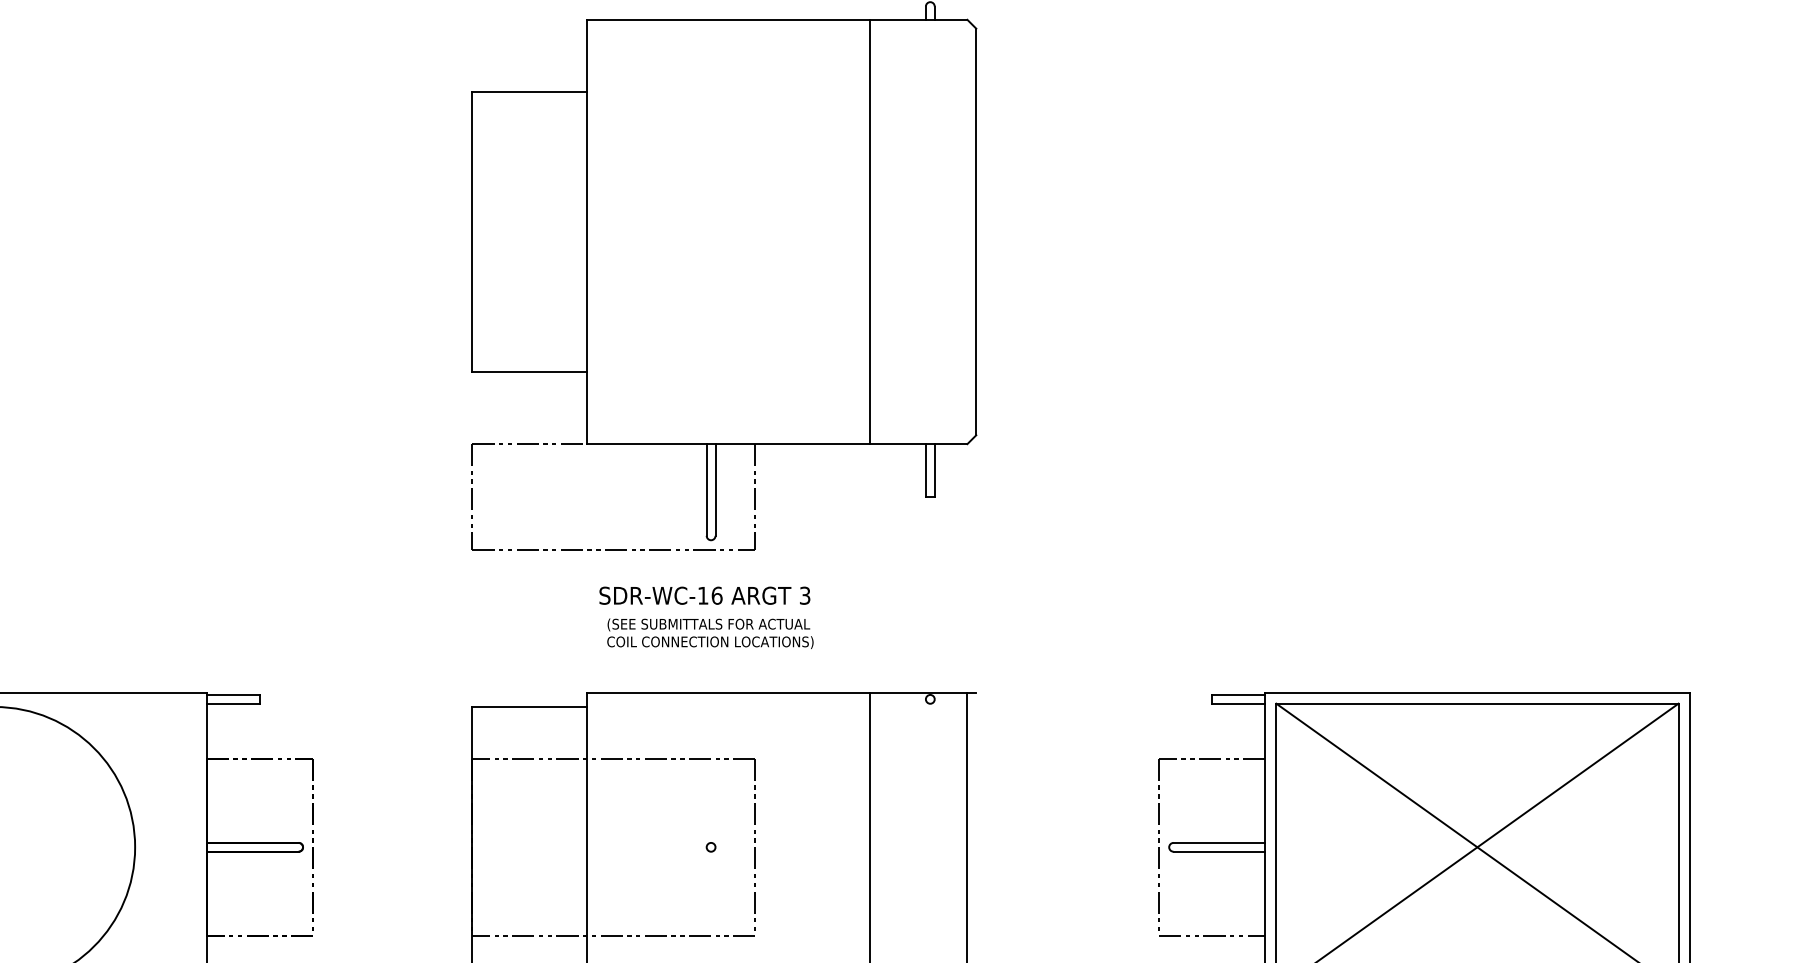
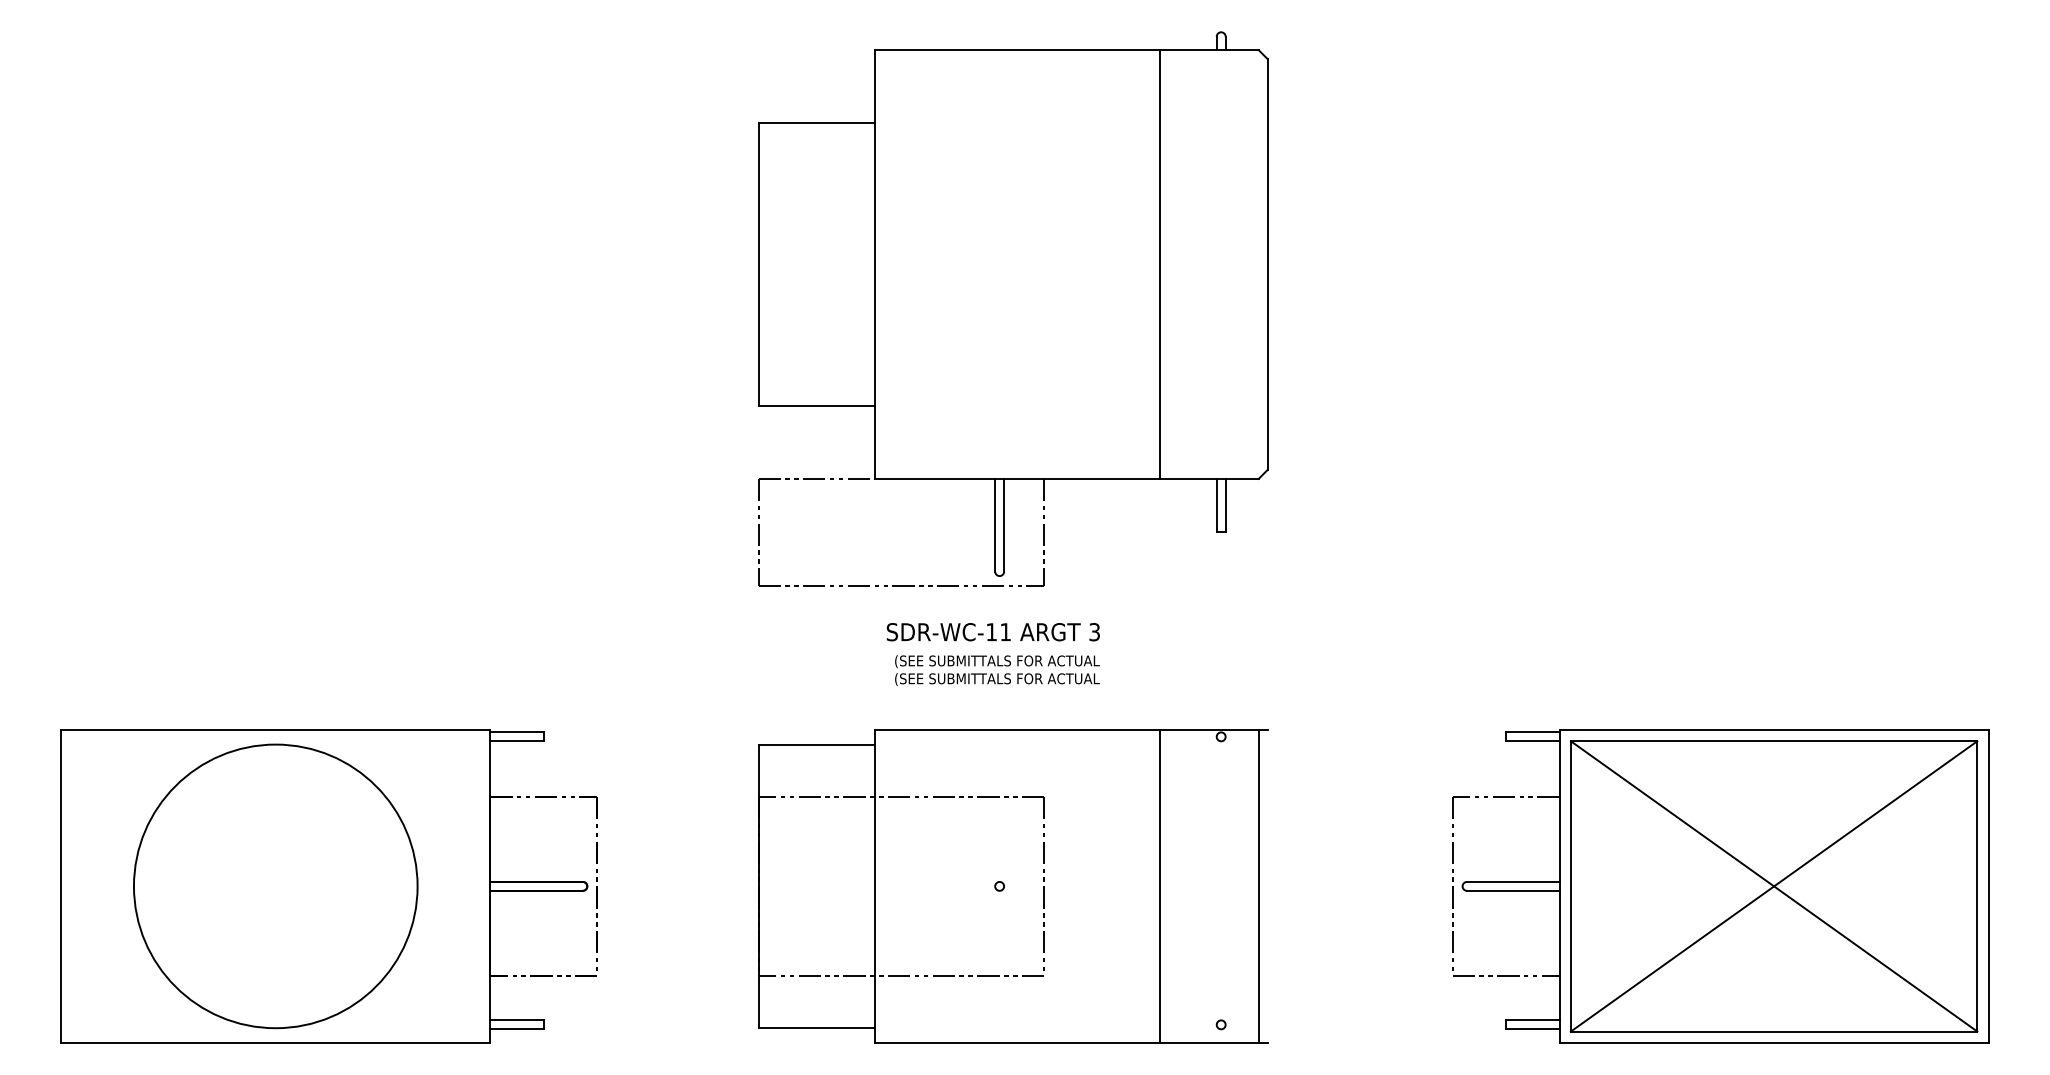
text: (716, 596) -> (1005, 632), SDR-WC-16 -> SDR-WC-11
text: (709, 642) -> (998, 679), COIL CONNECTION LOCATIONS) -> (SEE SUBMITTALS FOR ACTUAL

